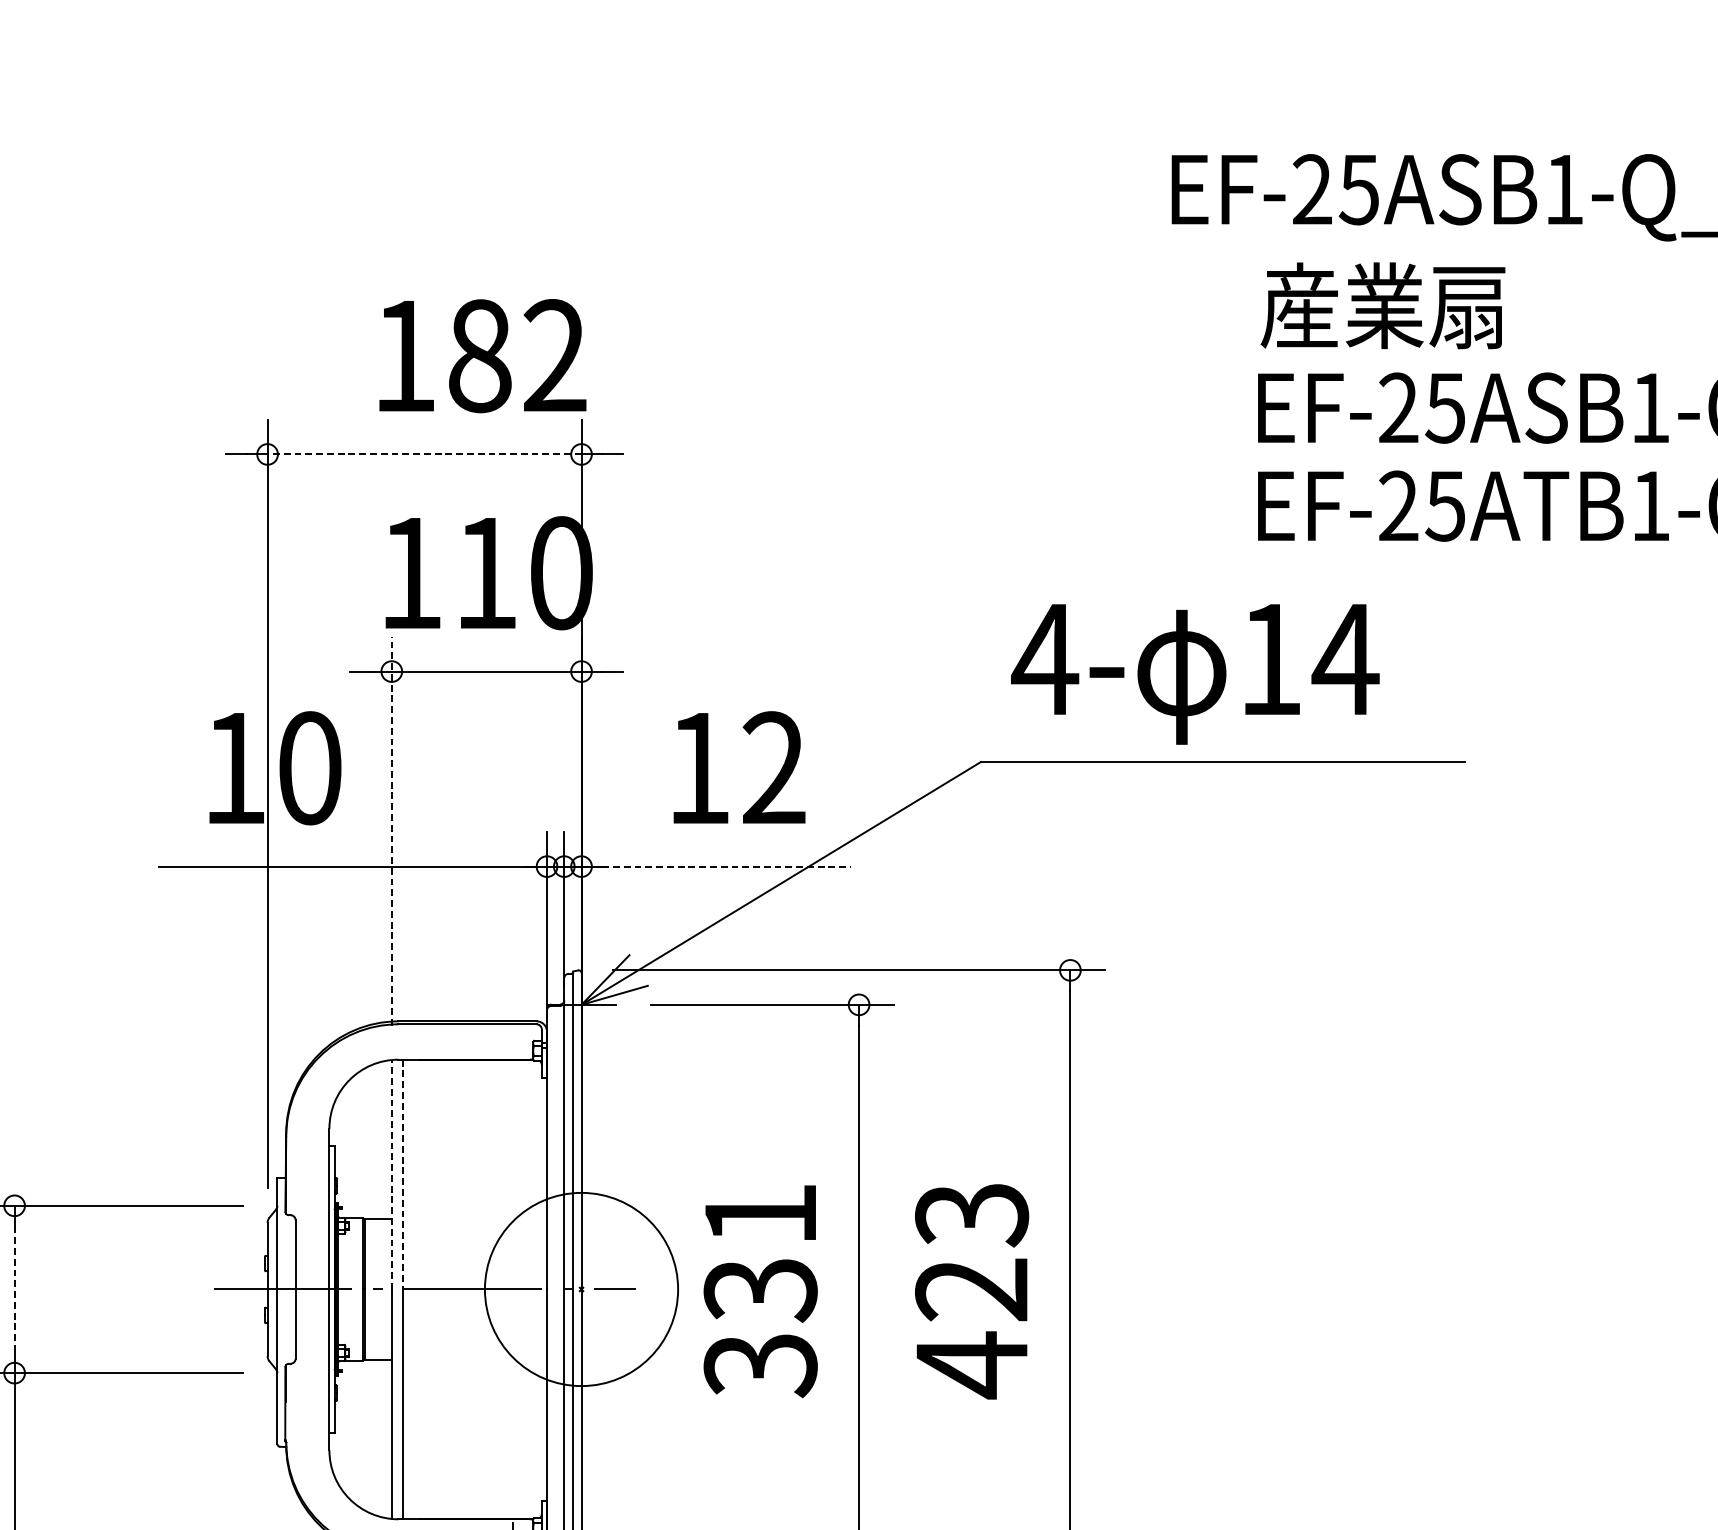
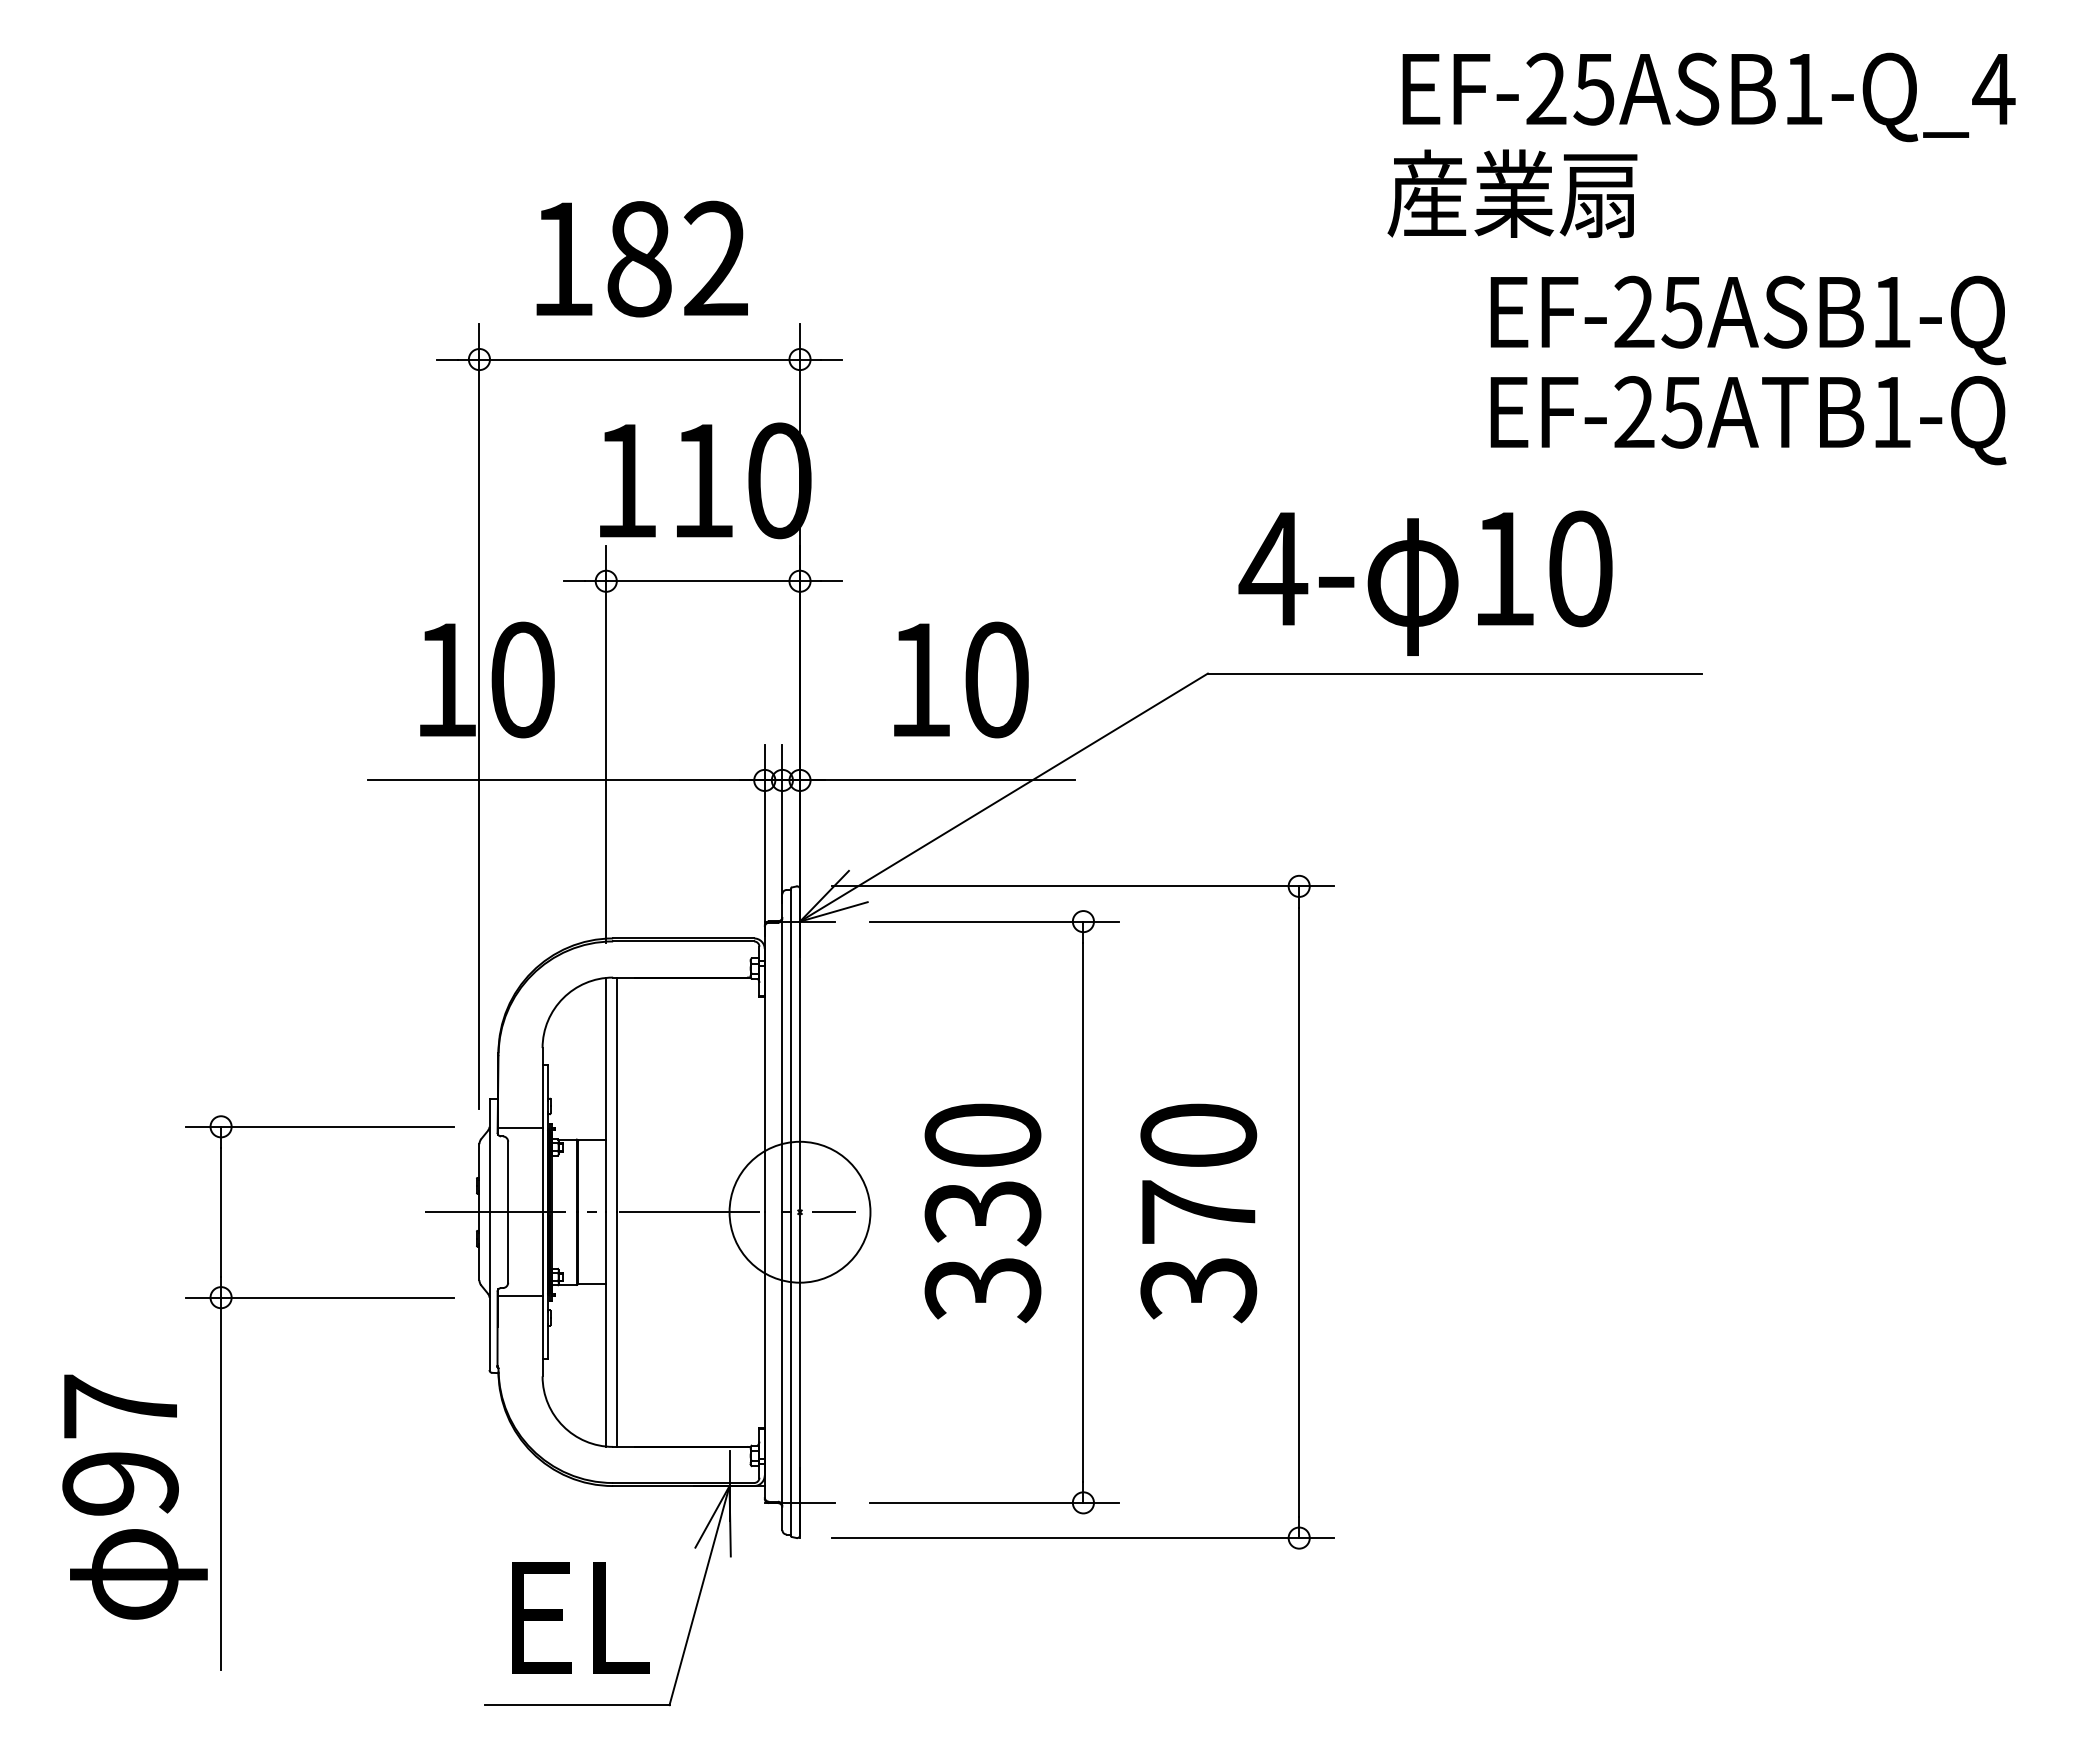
text: (1383, 305) -> (1512, 193), moved
text: (482, 355) -> (641, 258), moved
line: (424, 454) -> (639, 359), dashed -> solid
text: (1345, 659) -> (1580, 568), 14 -> 10
text: (773, 767) -> (996, 679), 12 -> 10
line: (392, 830) -> (606, 743), dashed -> solid
line: (726, 866) -> (948, 780), dashed -> solid
line: (392, 1174) -> (606, 1094), dashed -> solid
line: (402, 1175) -> (617, 1095), dashed -> solid
line: (307, 1207) -> (520, 1128), added
text: (760, 1213) -> (982, 1134), 331 -> 330
circle: (581, 1288) -> (799, 1211), size x0.71
line: (14, 1289) -> (221, 1212), dashed -> solid
text: (971, 1290) -> (1198, 1213), 423 -> 370
line: (307, 1371) -> (520, 1296), added

